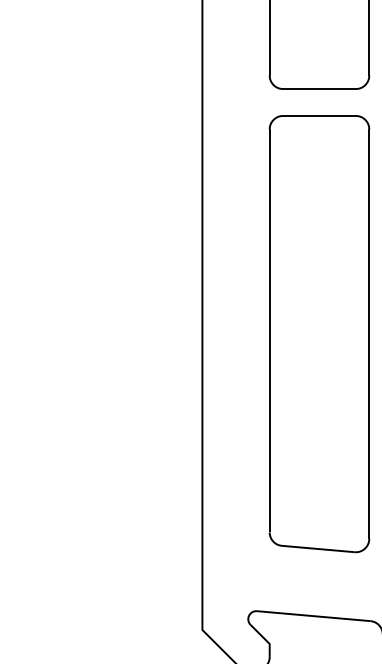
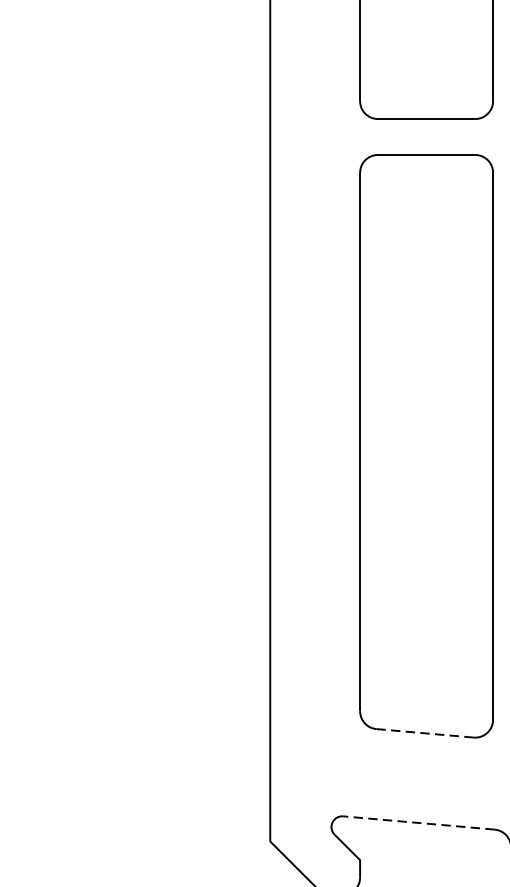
line: (317, 548) -> (423, 732), solid -> dashed
line: (313, 616) -> (418, 823), solid -> dashed

